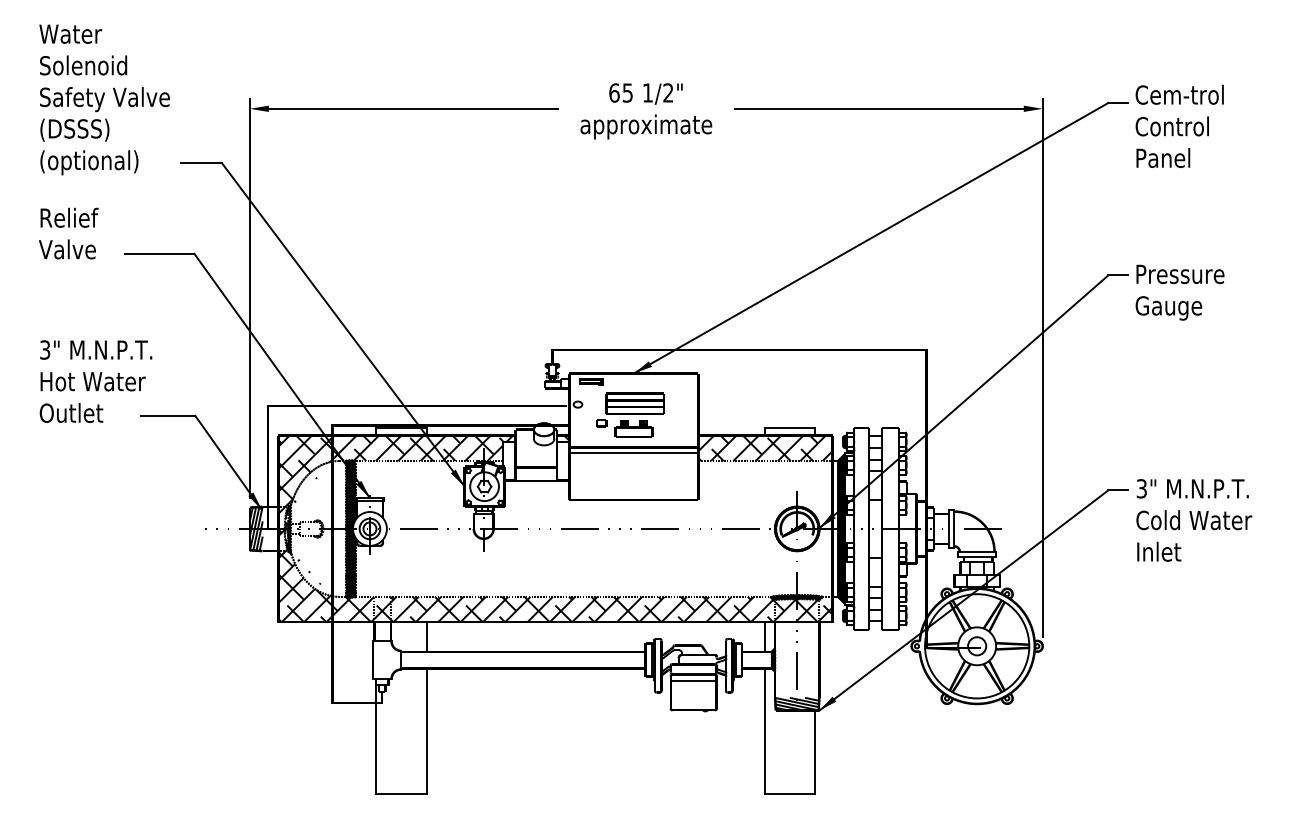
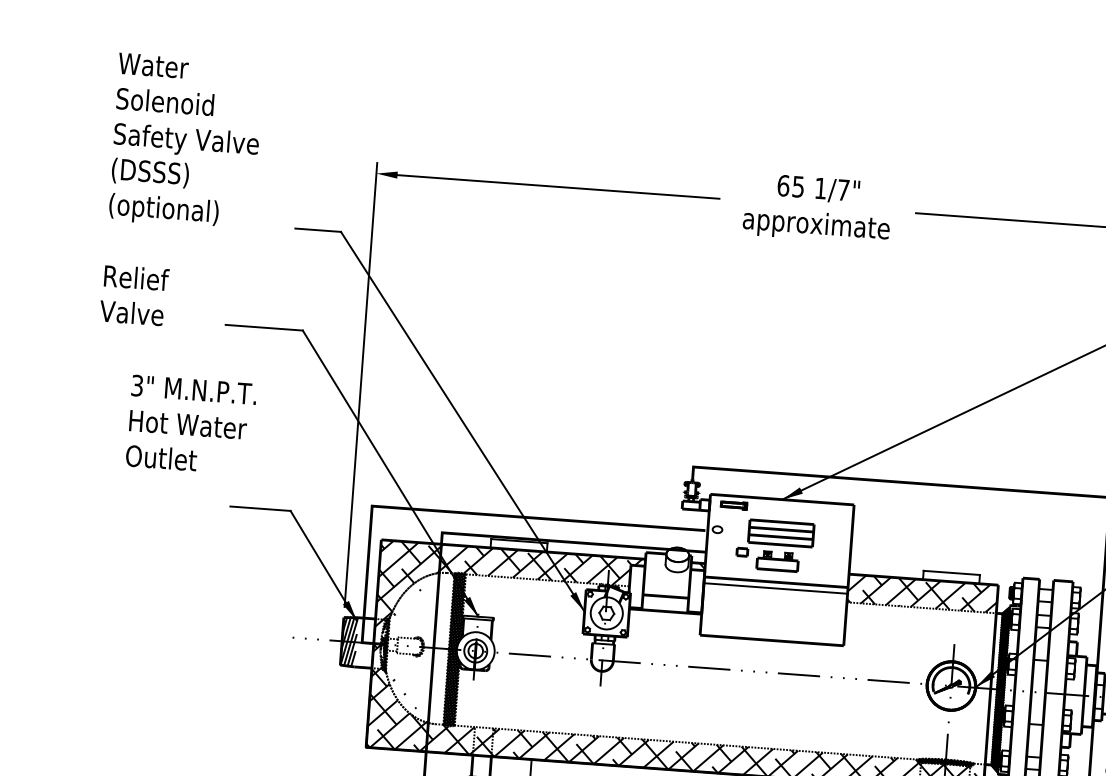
text: (668, 92) -> (843, 189), 1/2" -> 1/7"
text: (104, 99) -> (185, 141), moved
text: (68, 233) -> (134, 295), moved
text: (95, 381) -> (190, 424), moved

